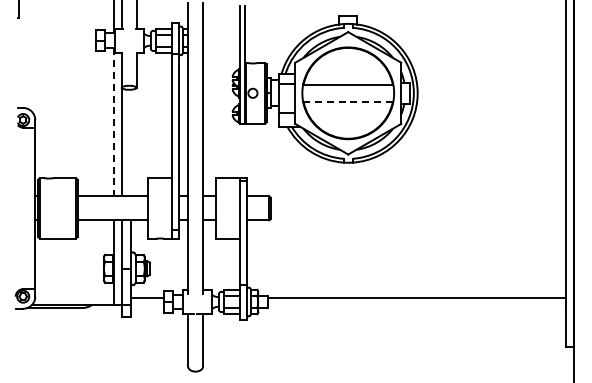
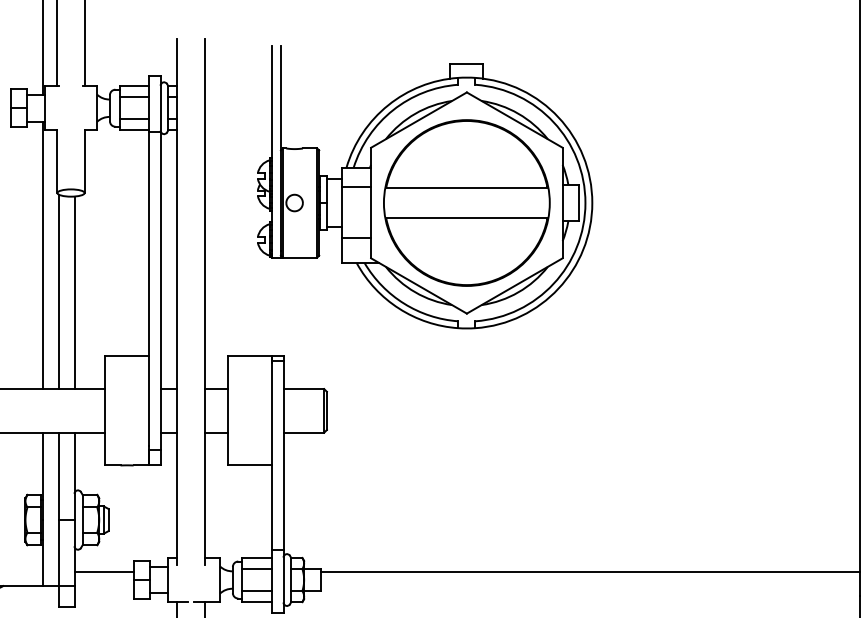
line: (348, 101) -> (467, 217), dashed -> solid
line: (113, 122) -> (42, 255), dashed -> solid
line: (131, 142) -> (75, 291), added

